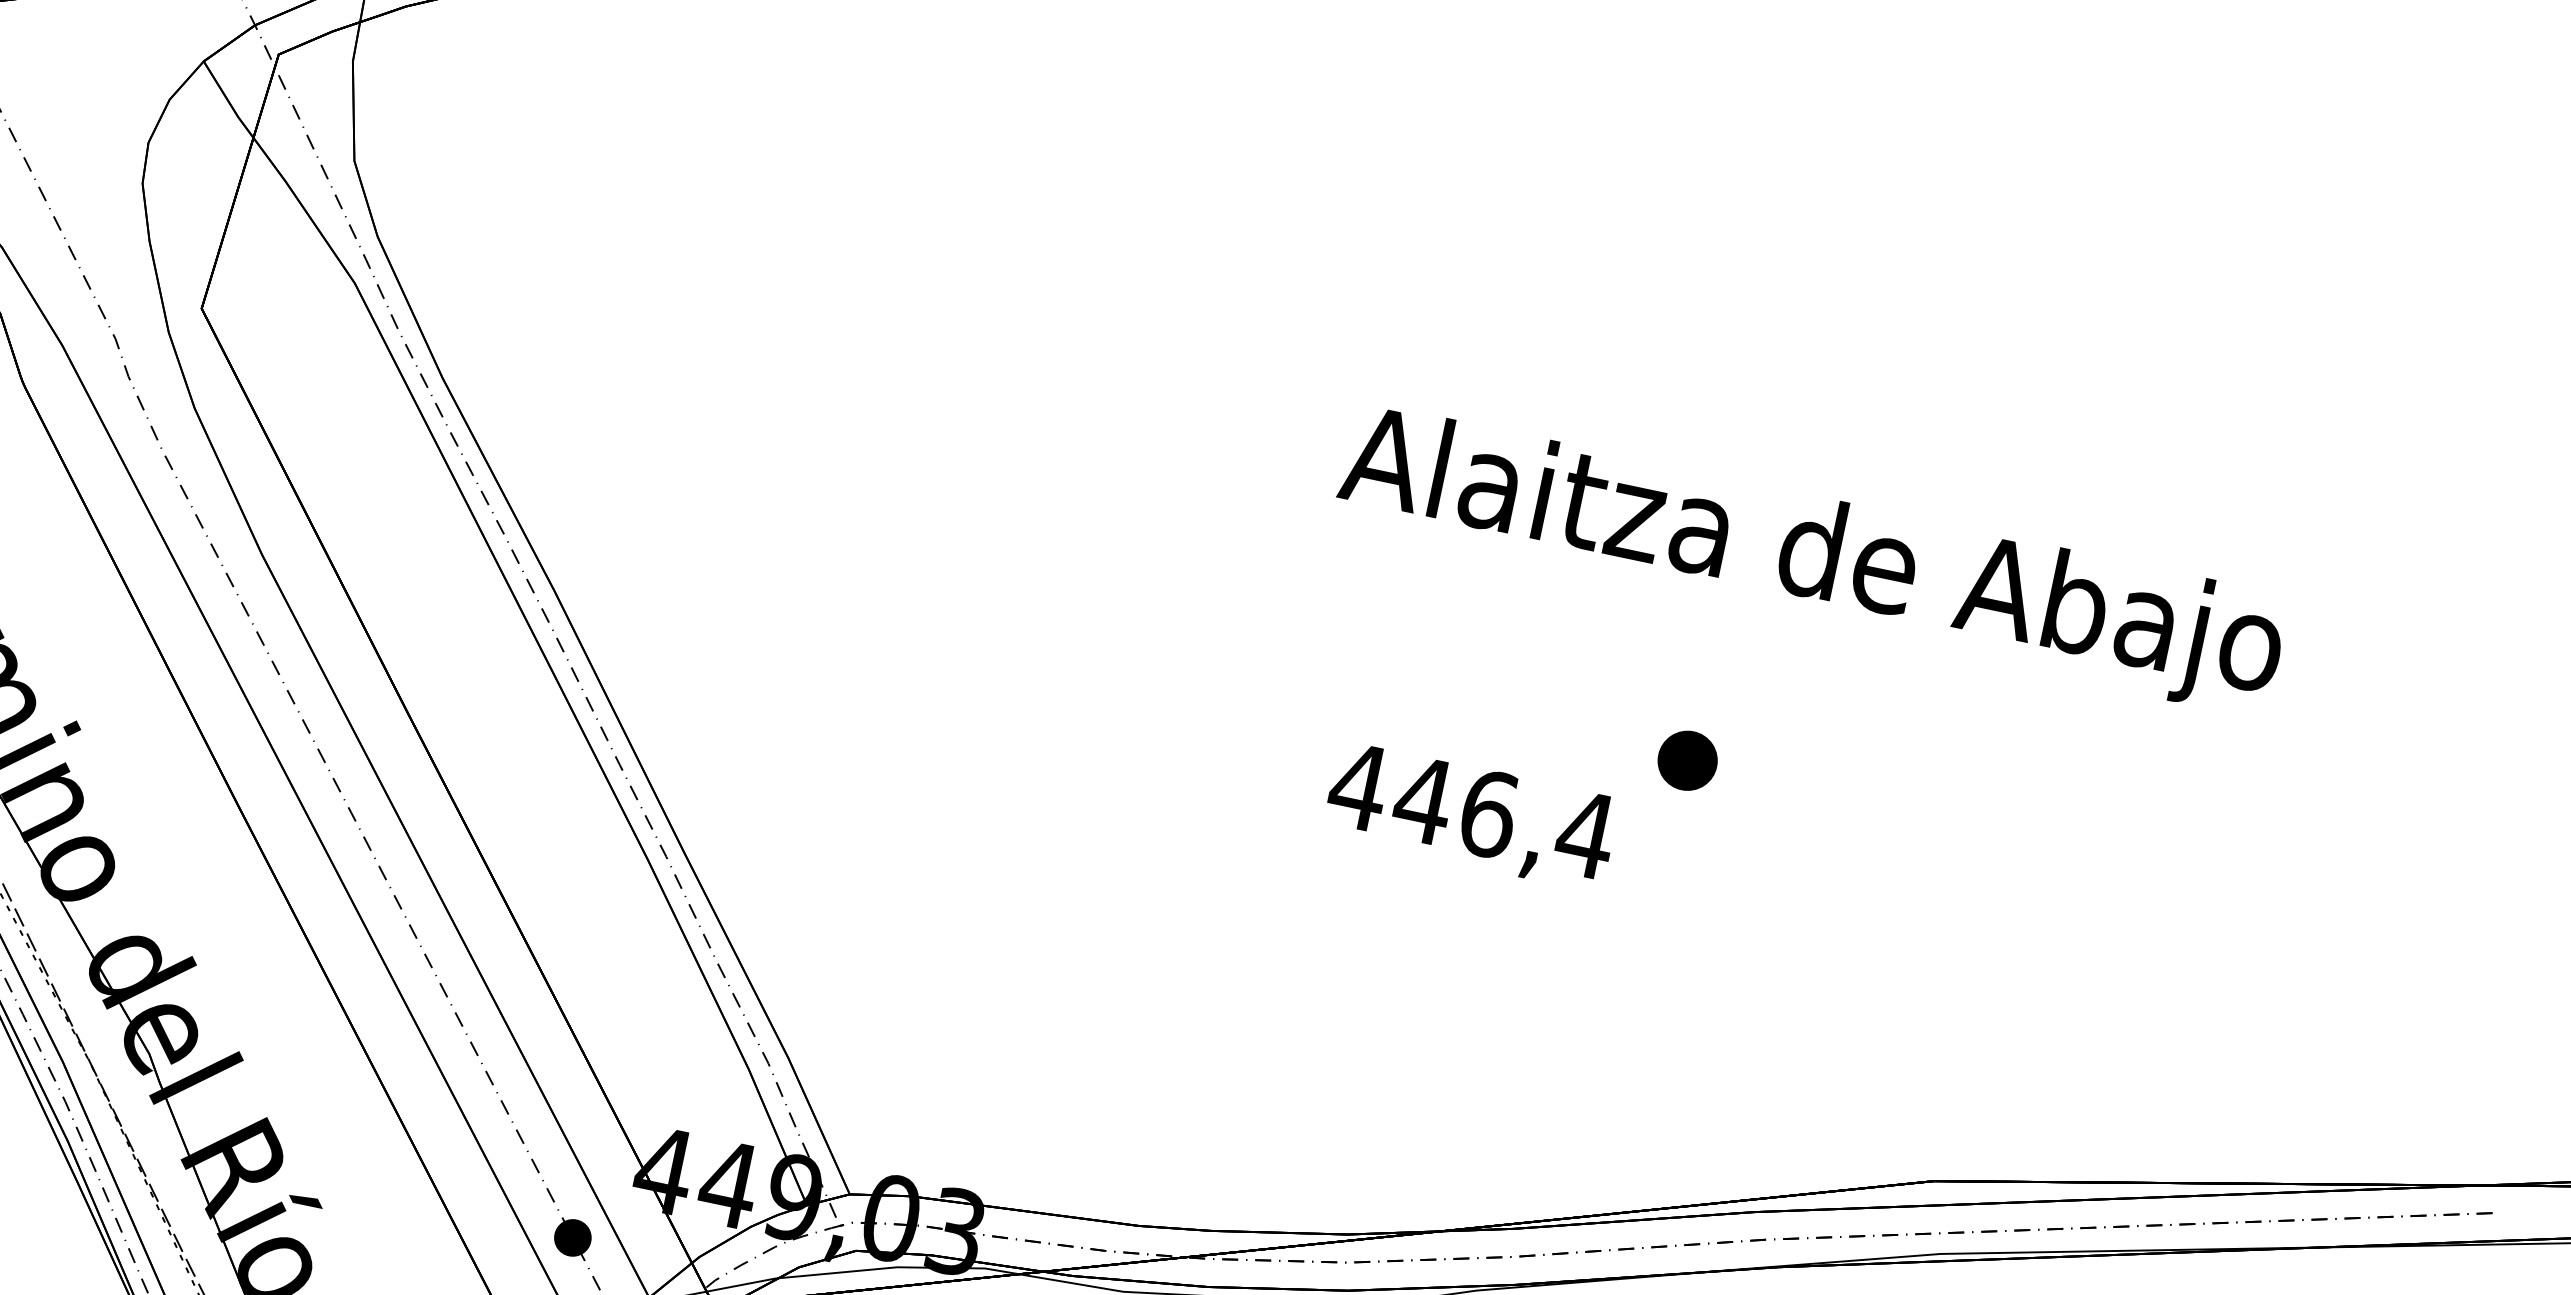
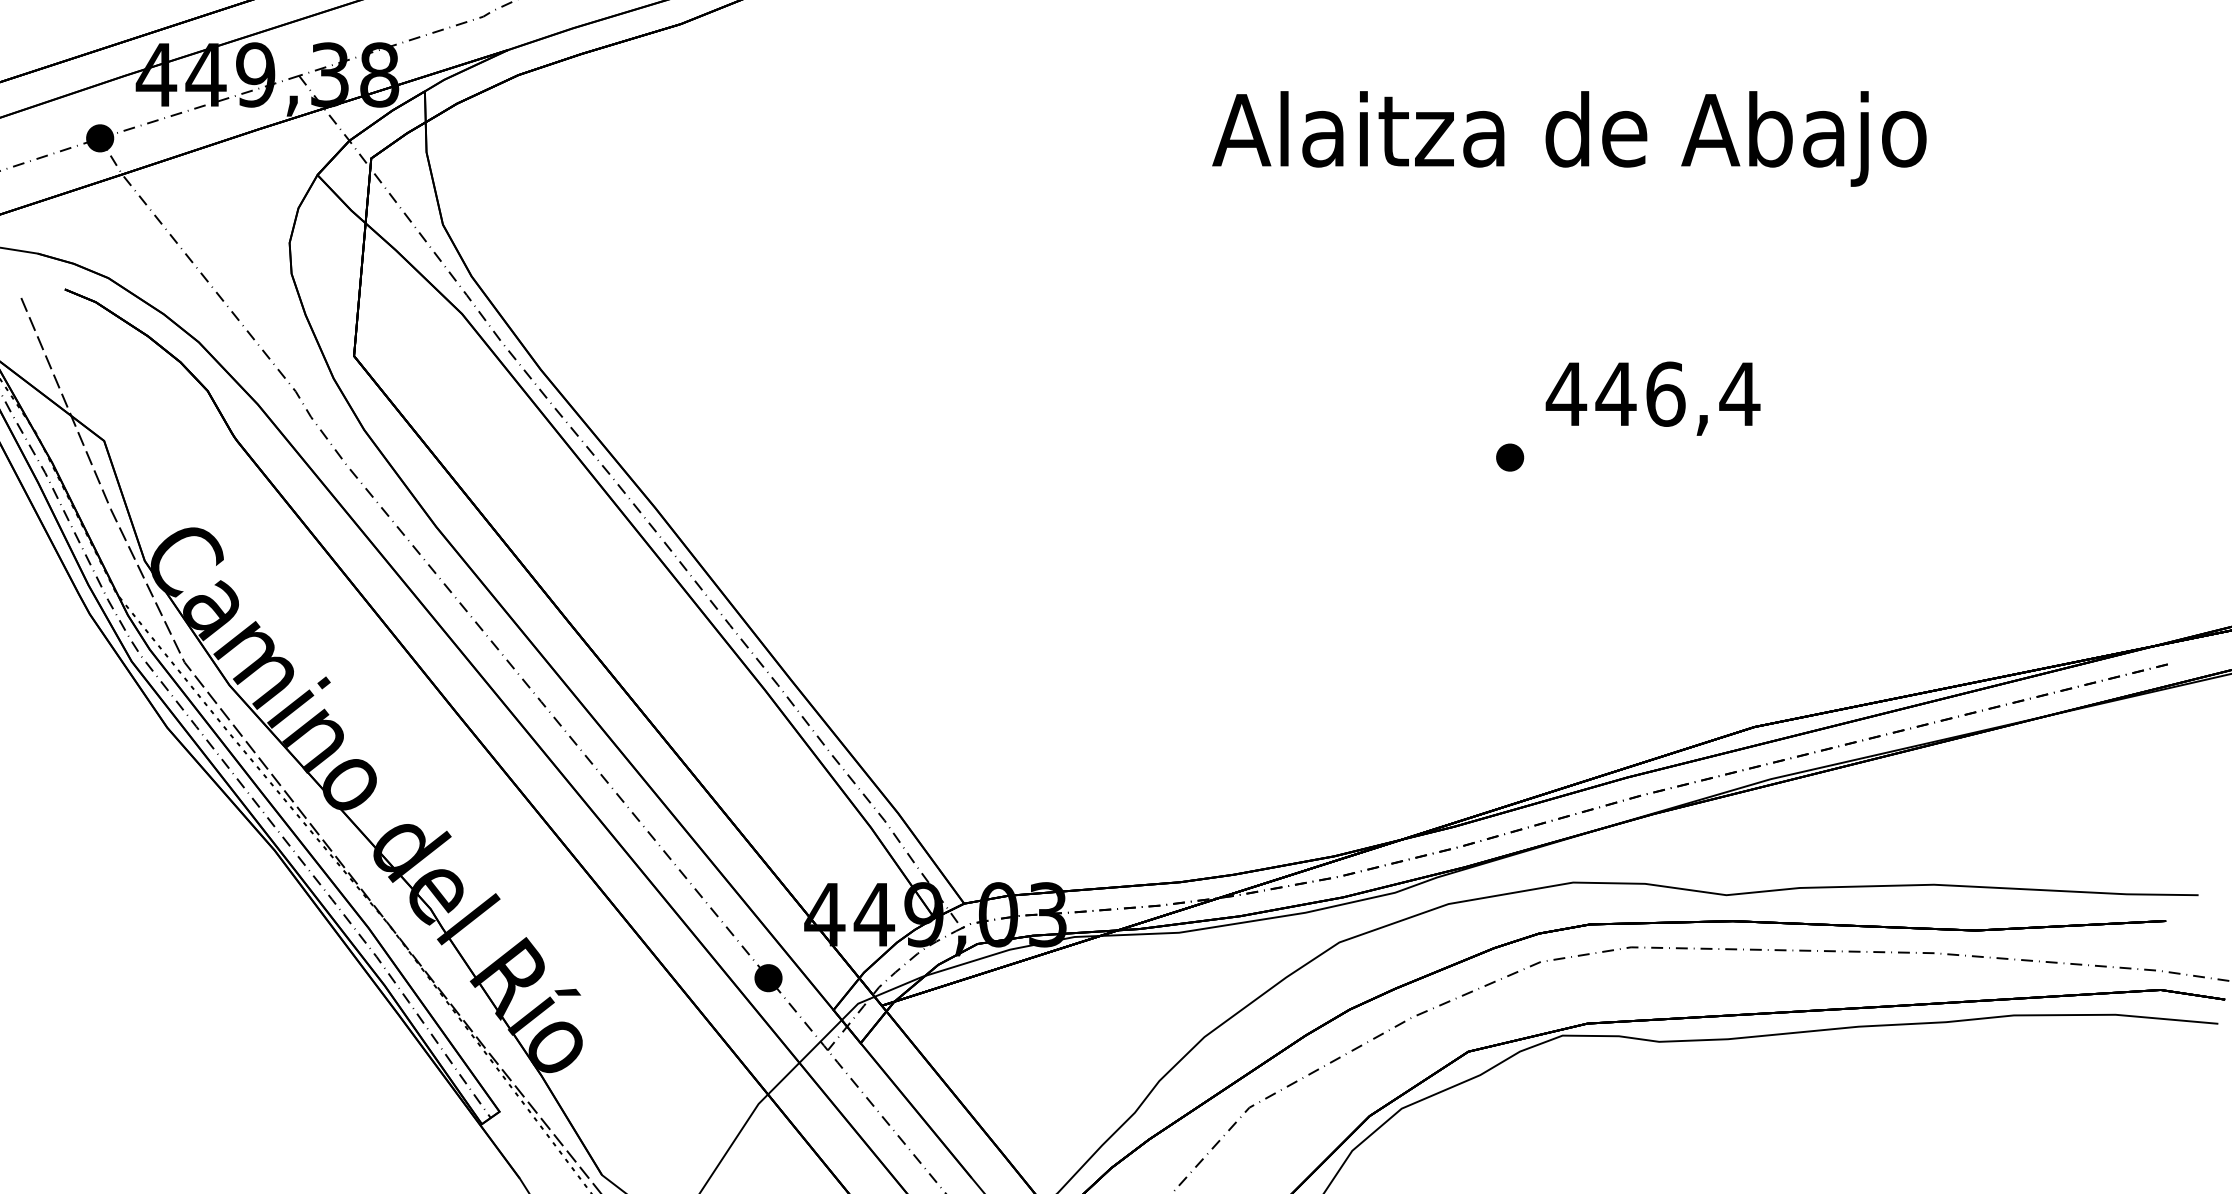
text: (1811, 559) -> (1569, 138), moved
part: (1688, 760) -> (1510, 457), size x0.62
text: (1470, 815) -> (1652, 398), moved

